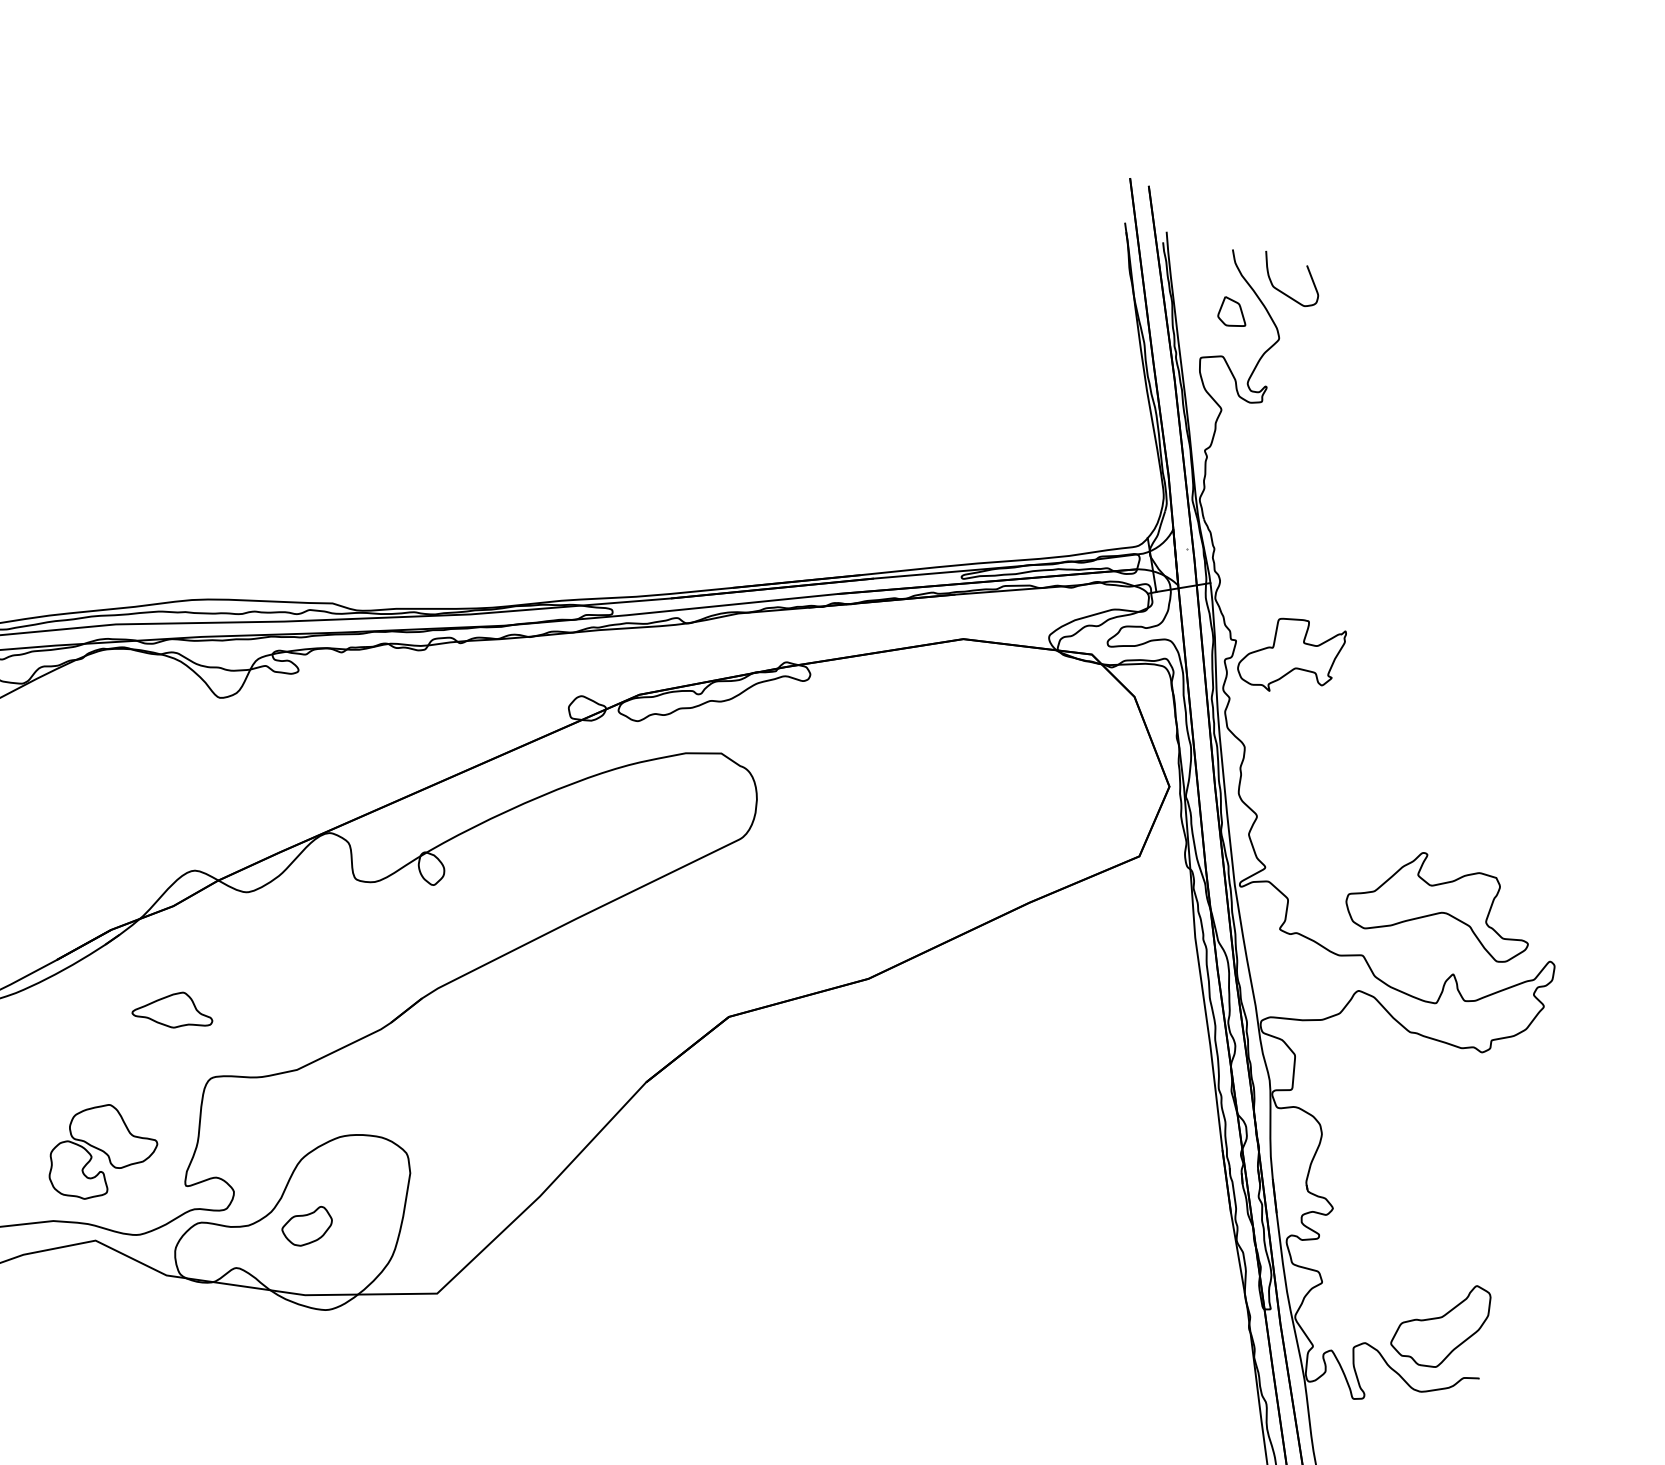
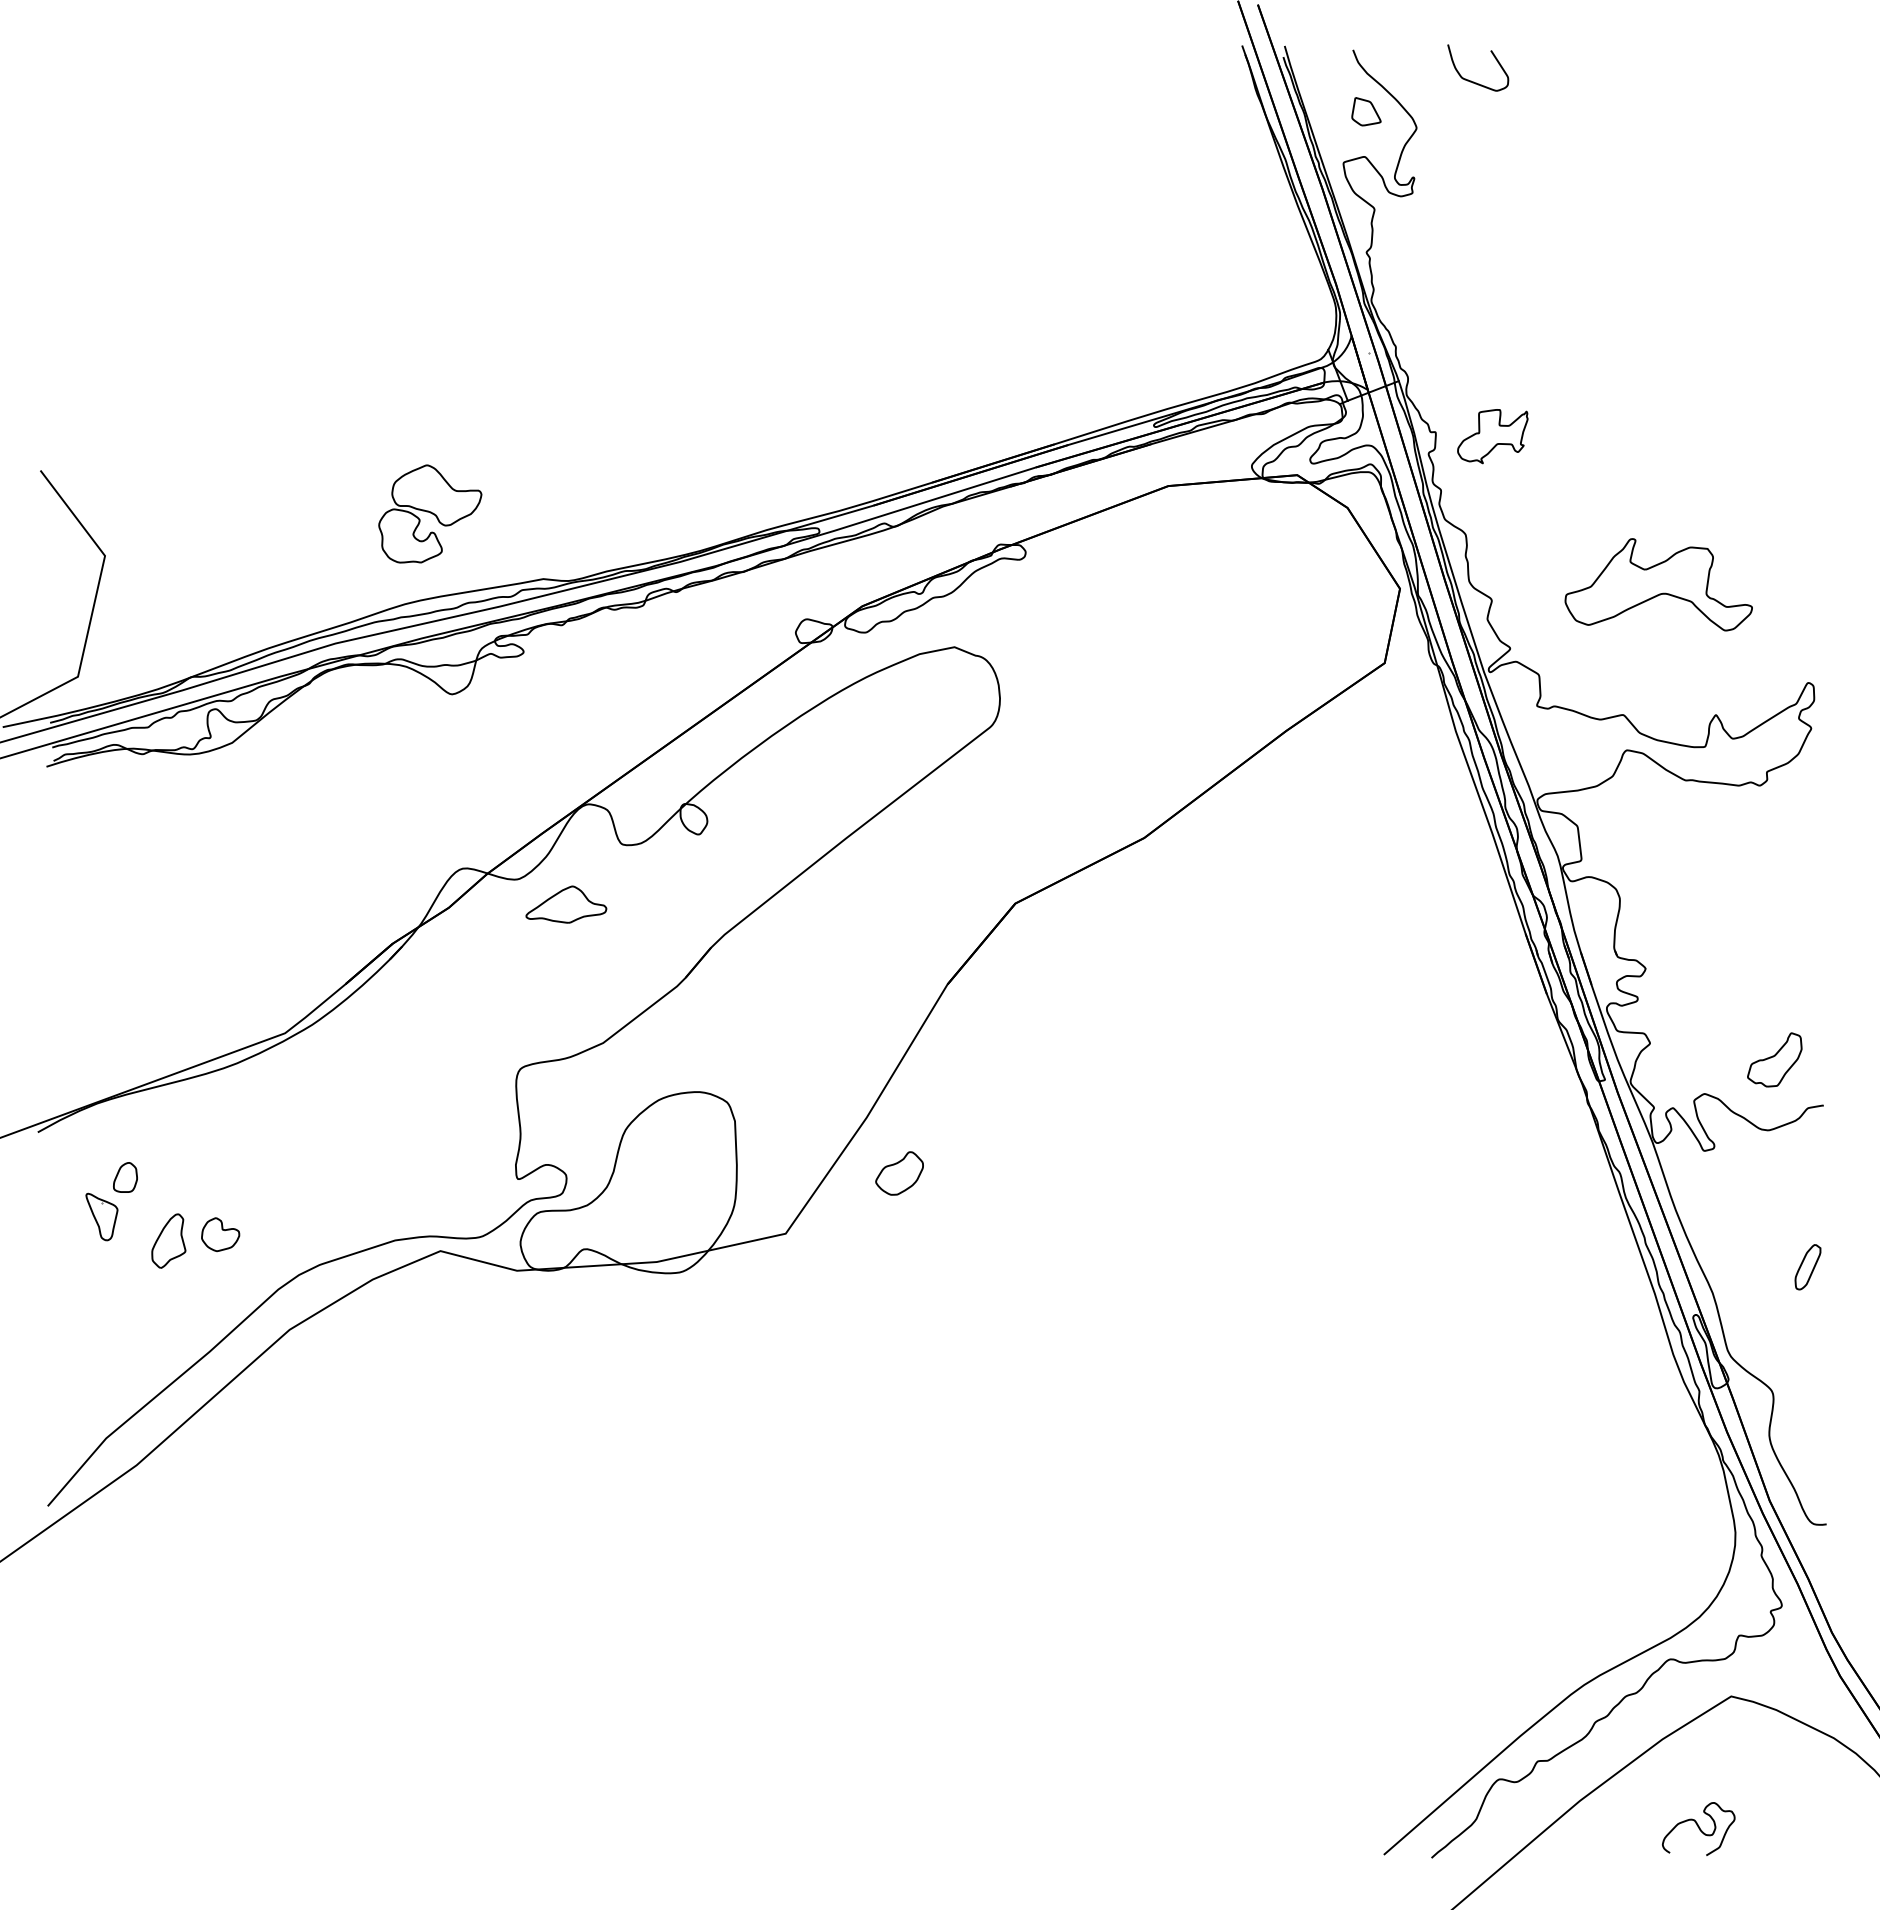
curve: (1281, 290) -> (1471, 80), moved
part: (1290, 656) -> (1492, 436), size x0.7
part: (1441, 902) -> (1658, 584), moved
part: (174, 1009) -> (566, 904), moved
part: (103, 1152) -> (430, 513), moved
part: (307, 1225) -> (899, 1173), moved
part: (1440, 1323) -> (1774, 1059), size x0.6

